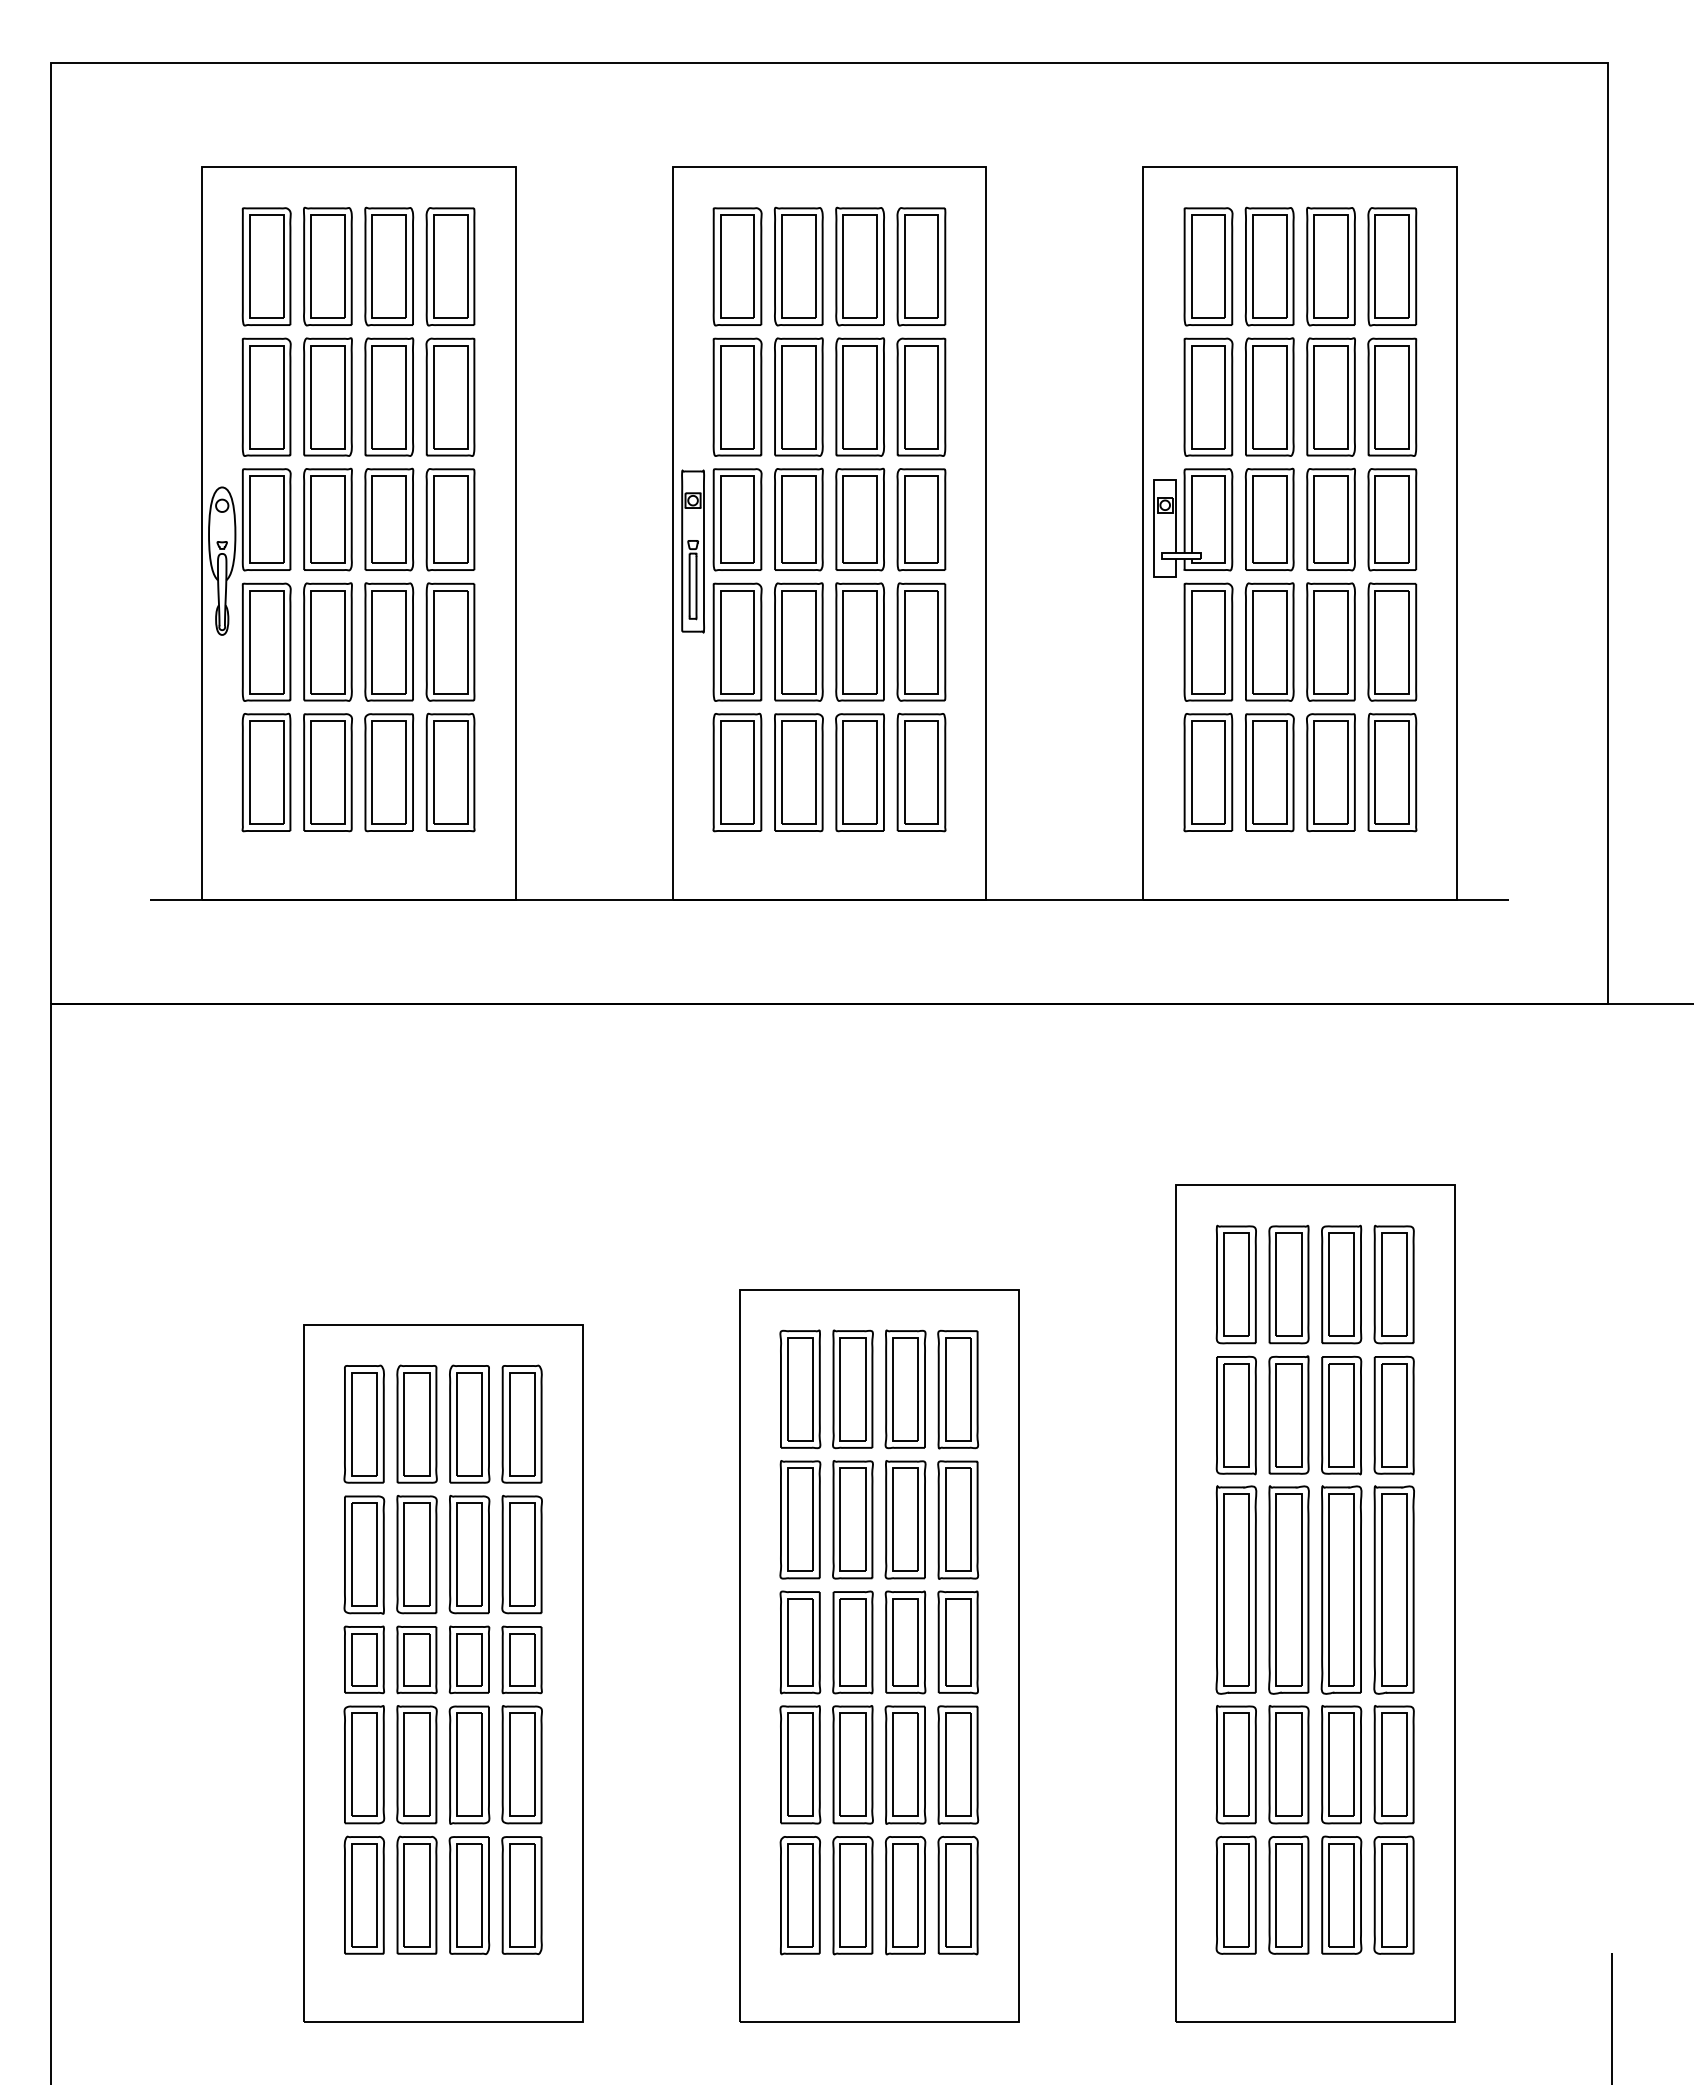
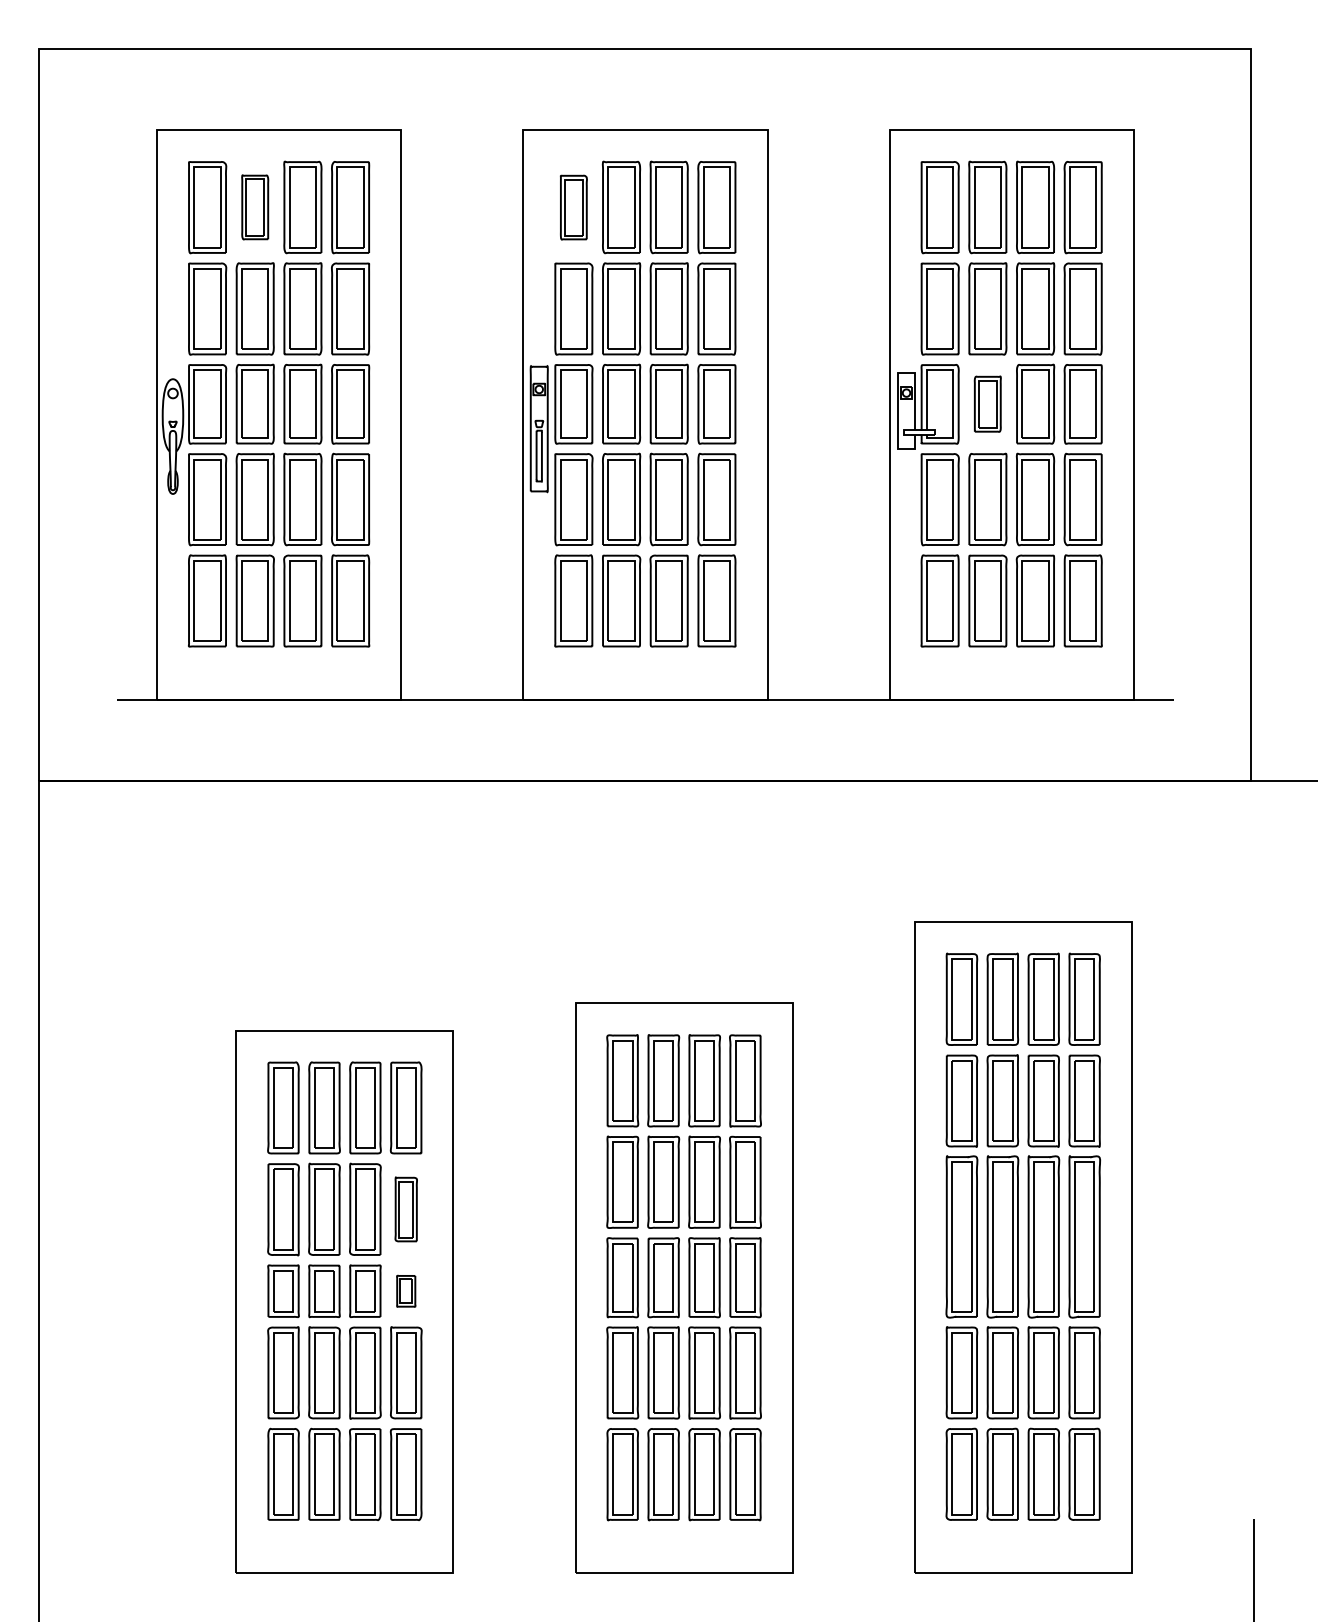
part: (327, 266) -> (254, 207), size x0.7
part: (737, 266) -> (573, 207), size x0.7
part: (1269, 519) -> (987, 404), size x0.7
part: (521, 1554) -> (405, 1209), size x0.7
part: (521, 1659) -> (405, 1290), size x0.6

